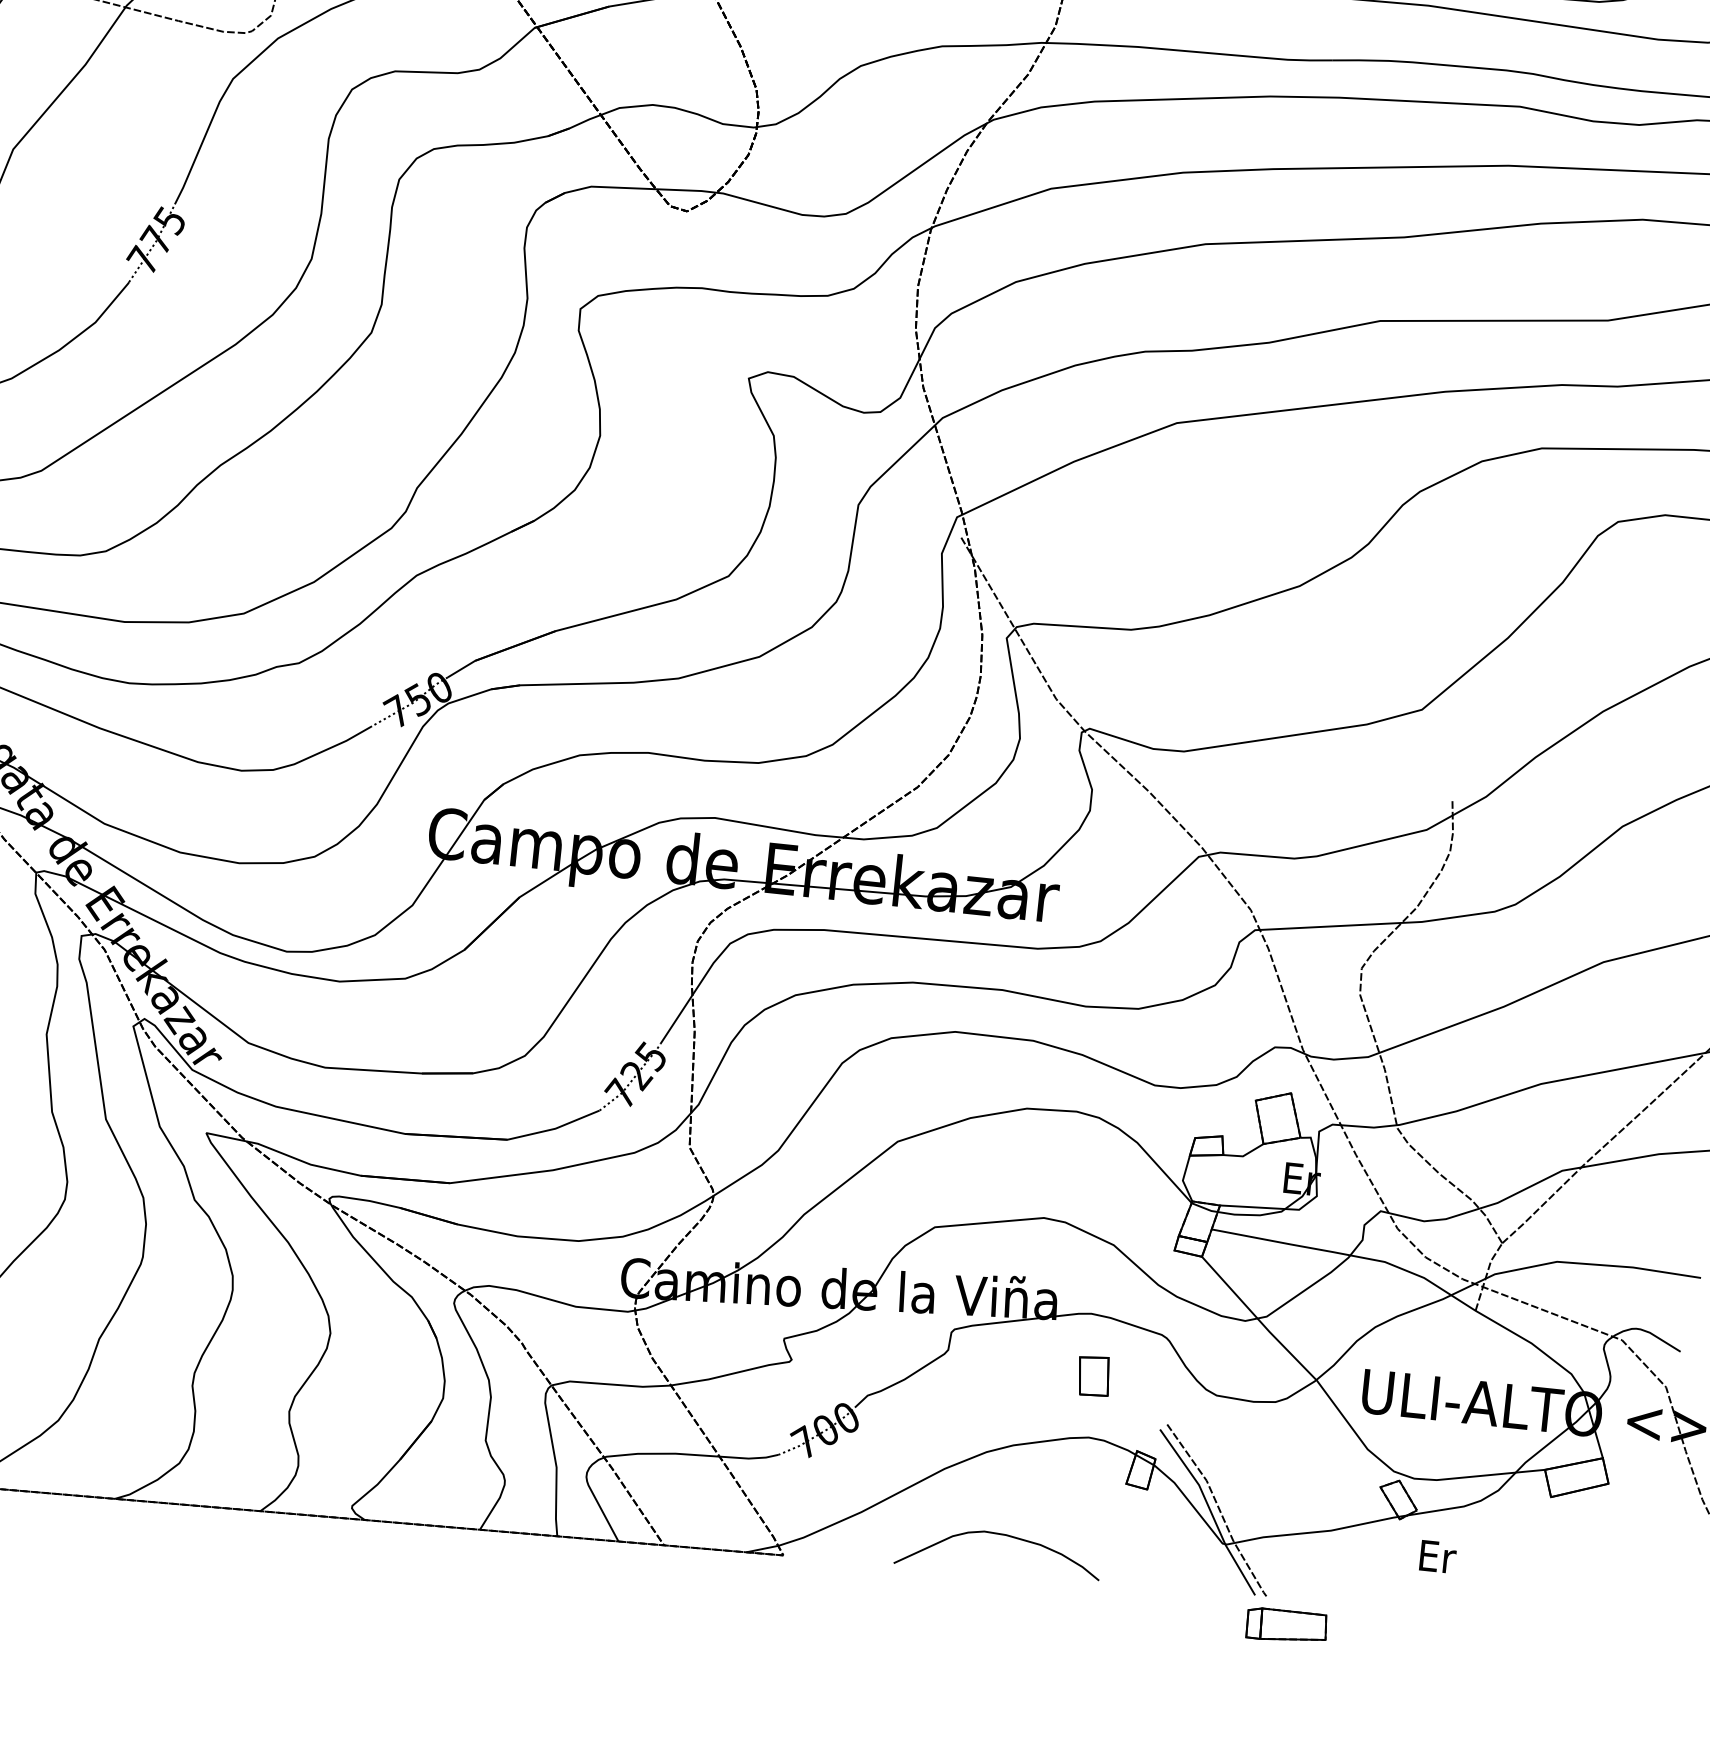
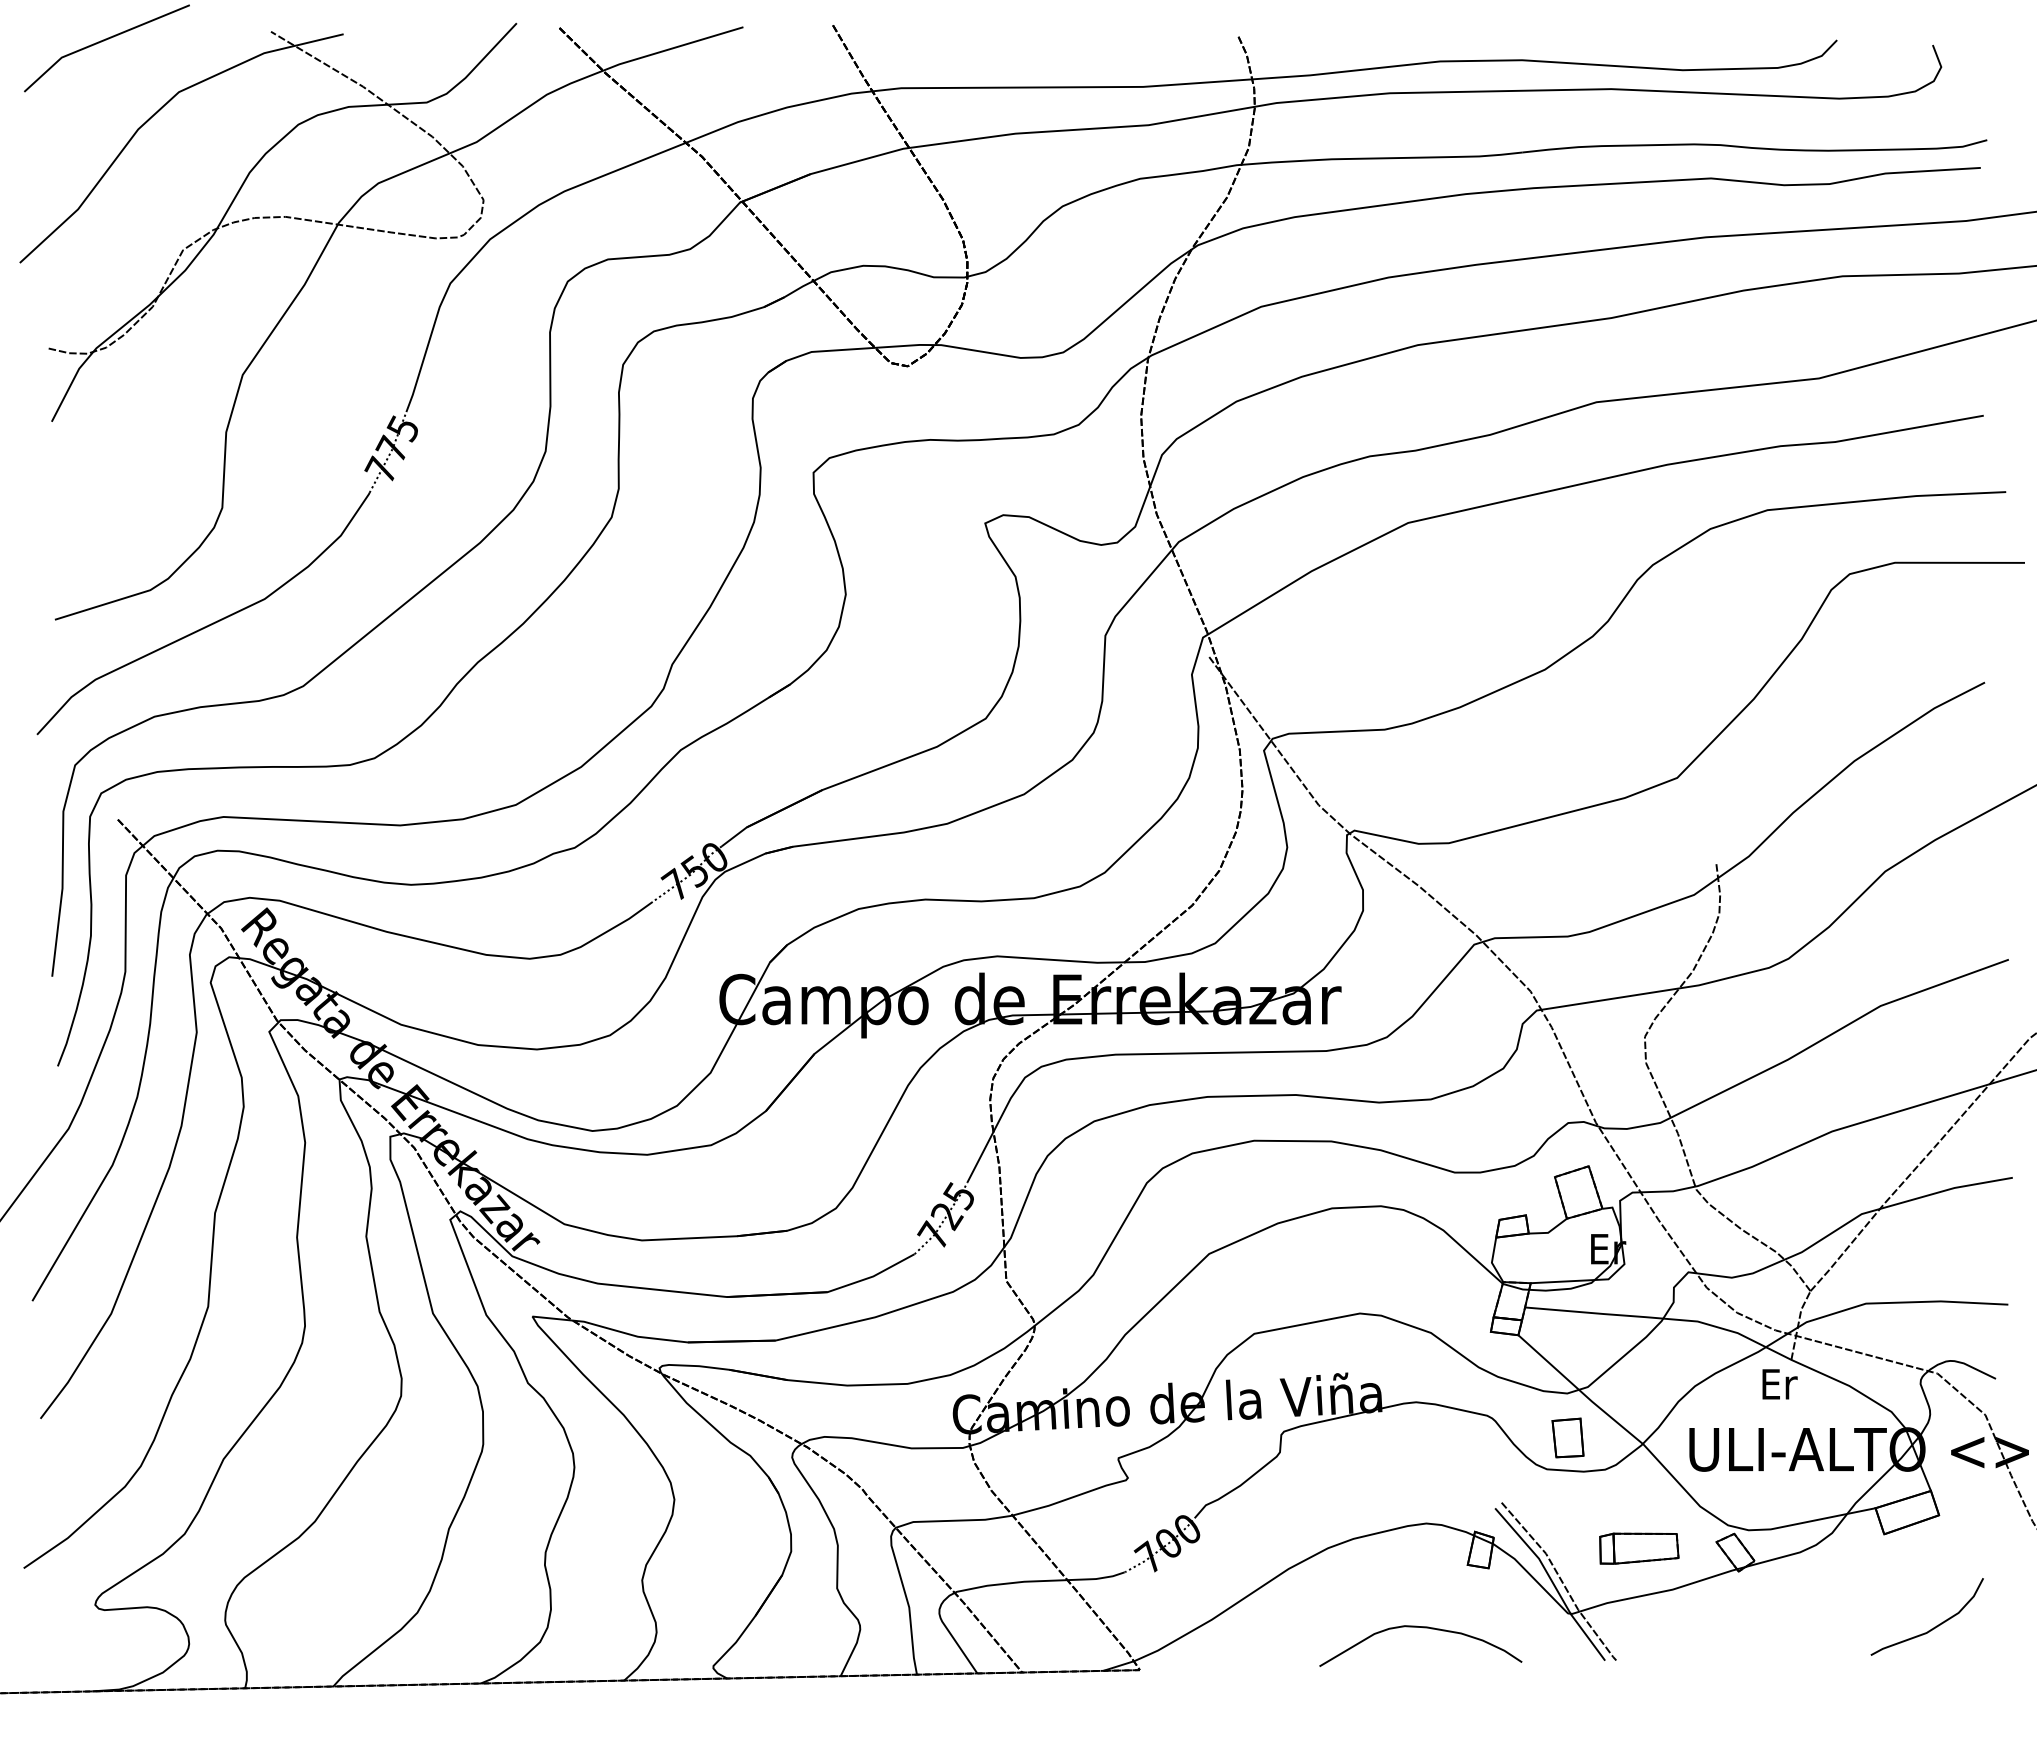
part: (1093, 1375) -> (1567, 1437), moved
curve: (1002, 1535) -> (1423, 1628), moved
text: (1437, 1557) -> (1779, 1384), moved
curve: (1588, 1597) -> (1931, 1628), added
part: (1287, 1626) -> (1639, 1548), moved

